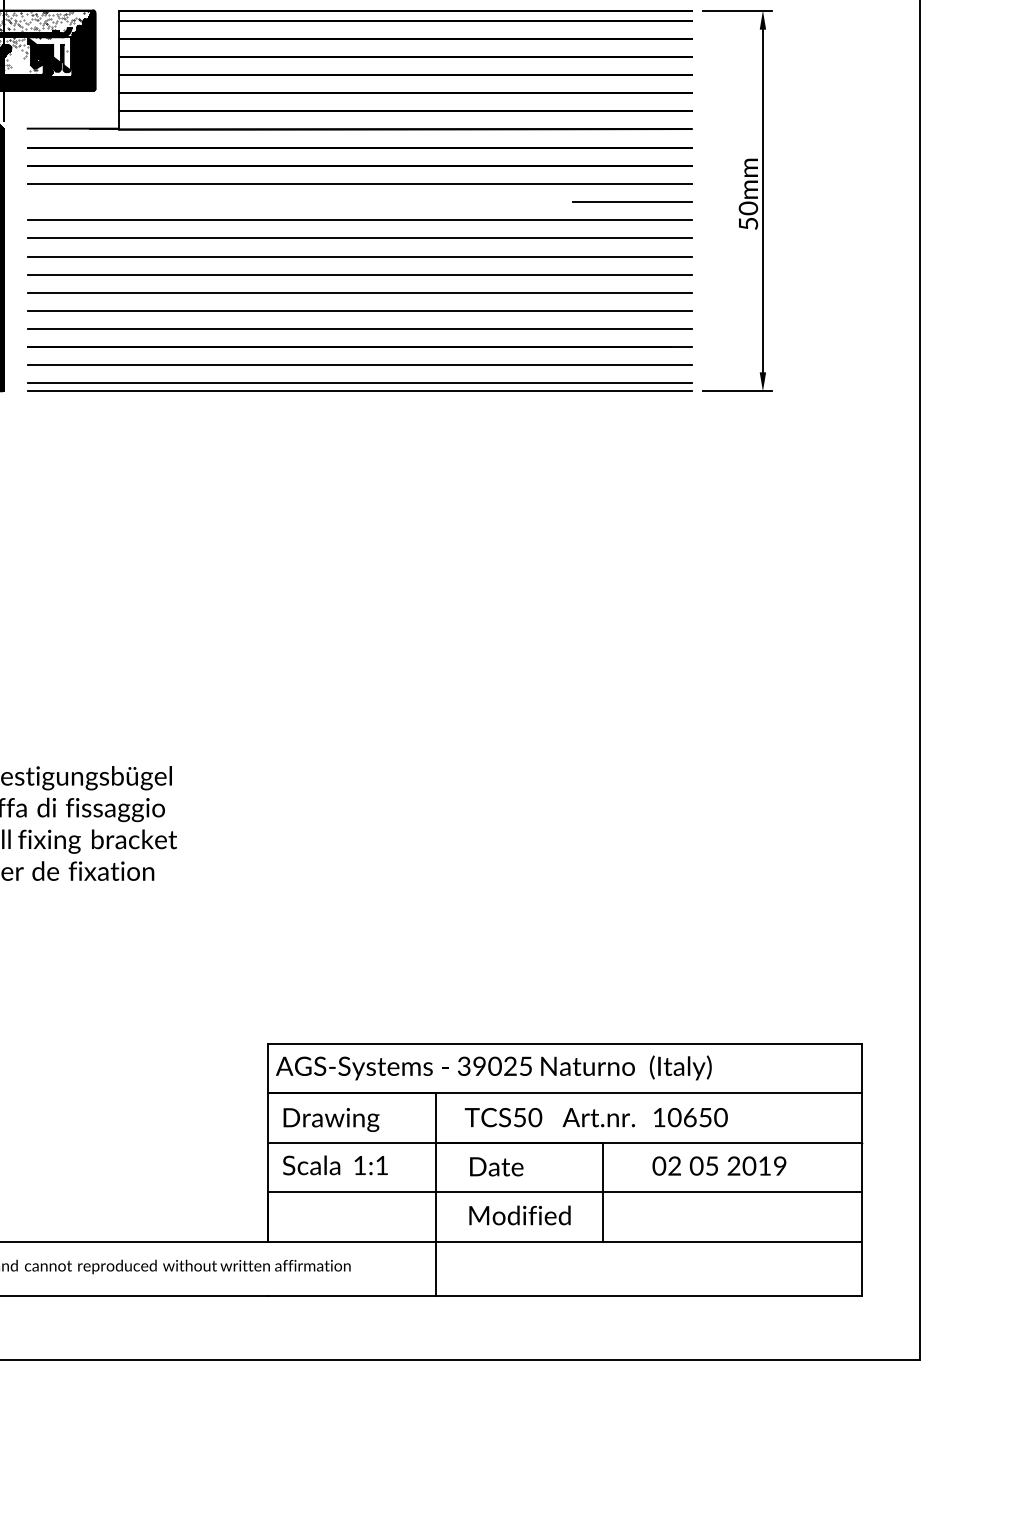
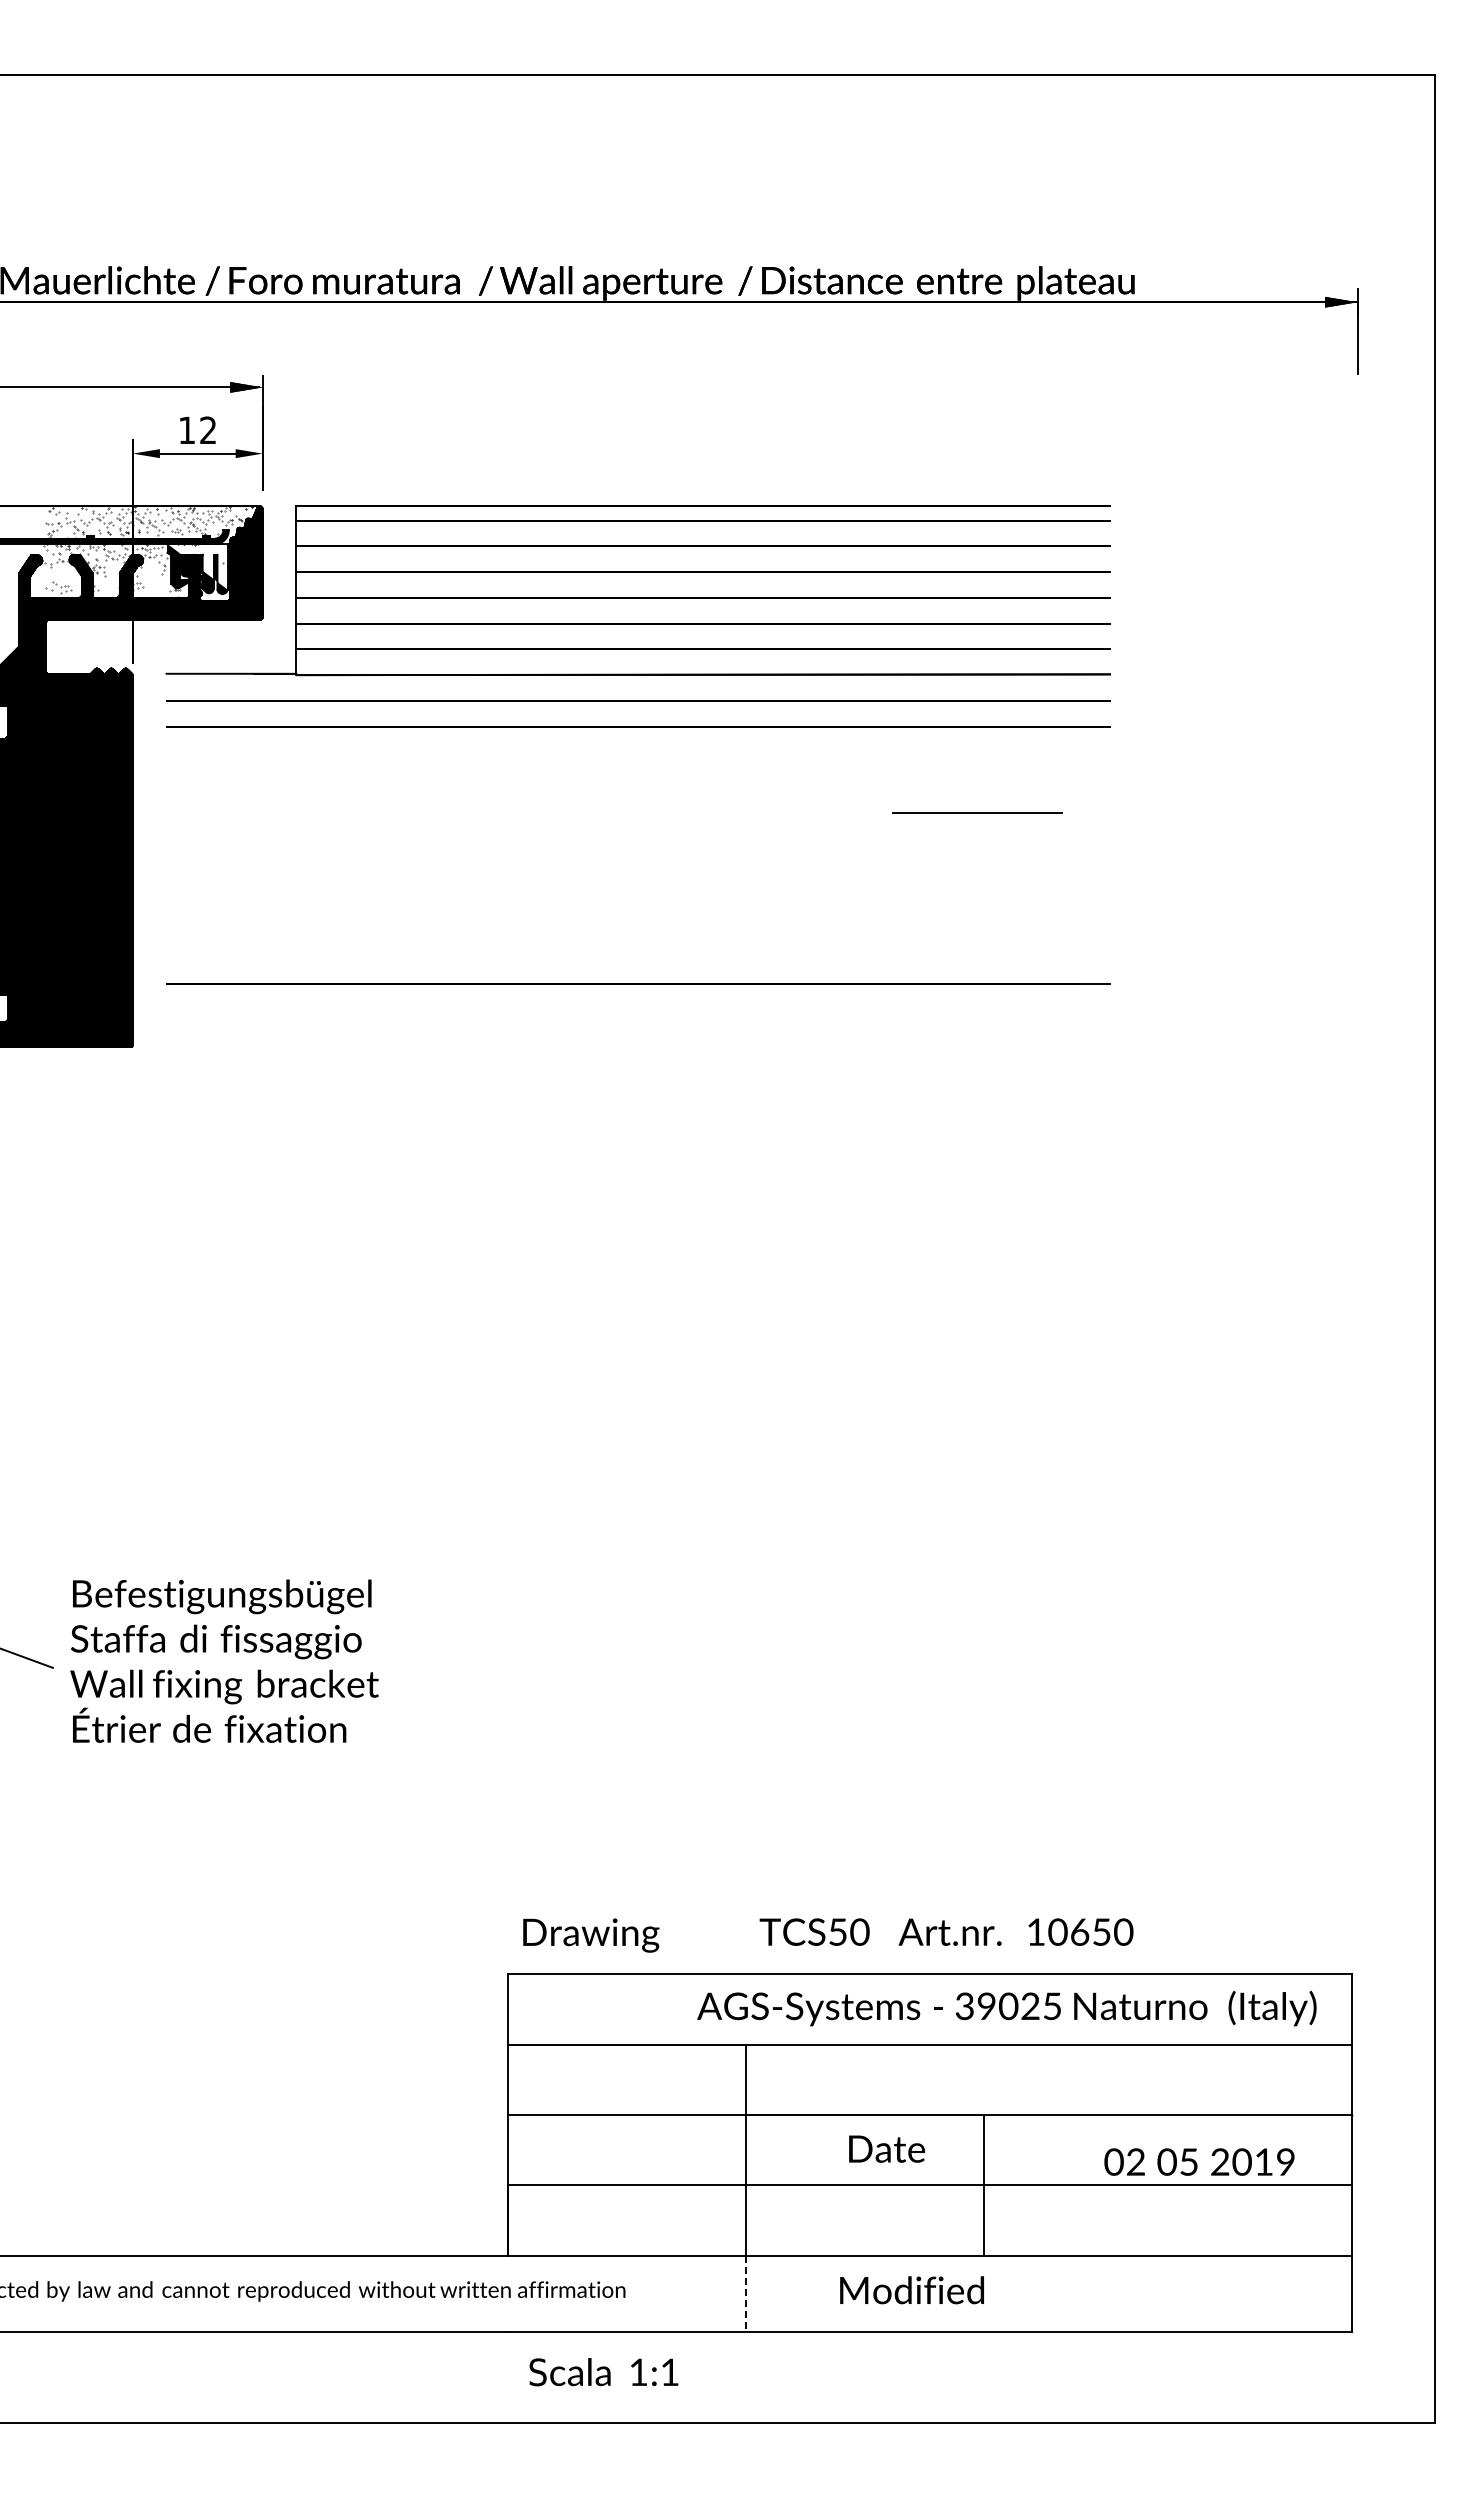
line: (359, 184) -> (638, 752), removed
part: (737, 200) -> (1175, 776), removed
line: (632, 201) -> (977, 812), moved
line: (359, 219) -> (638, 803), removed
line: (359, 238) -> (638, 829), removed
line: (359, 256) -> (638, 855), removed
line: (359, 274) -> (638, 881), removed
line: (359, 293) -> (638, 907), removed
line: (359, 310) -> (638, 932), removed
line: (359, 328) -> (638, 958), removed
line: (359, 365) -> (638, 1010), removed
line: (359, 383) -> (638, 1035), removed
line: (359, 391) -> (638, 1047), removed
text: (493, 1067) -> (1006, 2008), moved
text: (596, 1117) -> (946, 1931), moved
text: (331, 1119) -> (591, 1935), moved
text: (335, 1165) -> (603, 2372), moved
text: (719, 1165) -> (1199, 2161), moved
text: (497, 1166) -> (887, 2148), moved
text: (519, 1215) -> (911, 2290), moved
line: (435, 1269) -> (746, 2294), solid -> dashed

